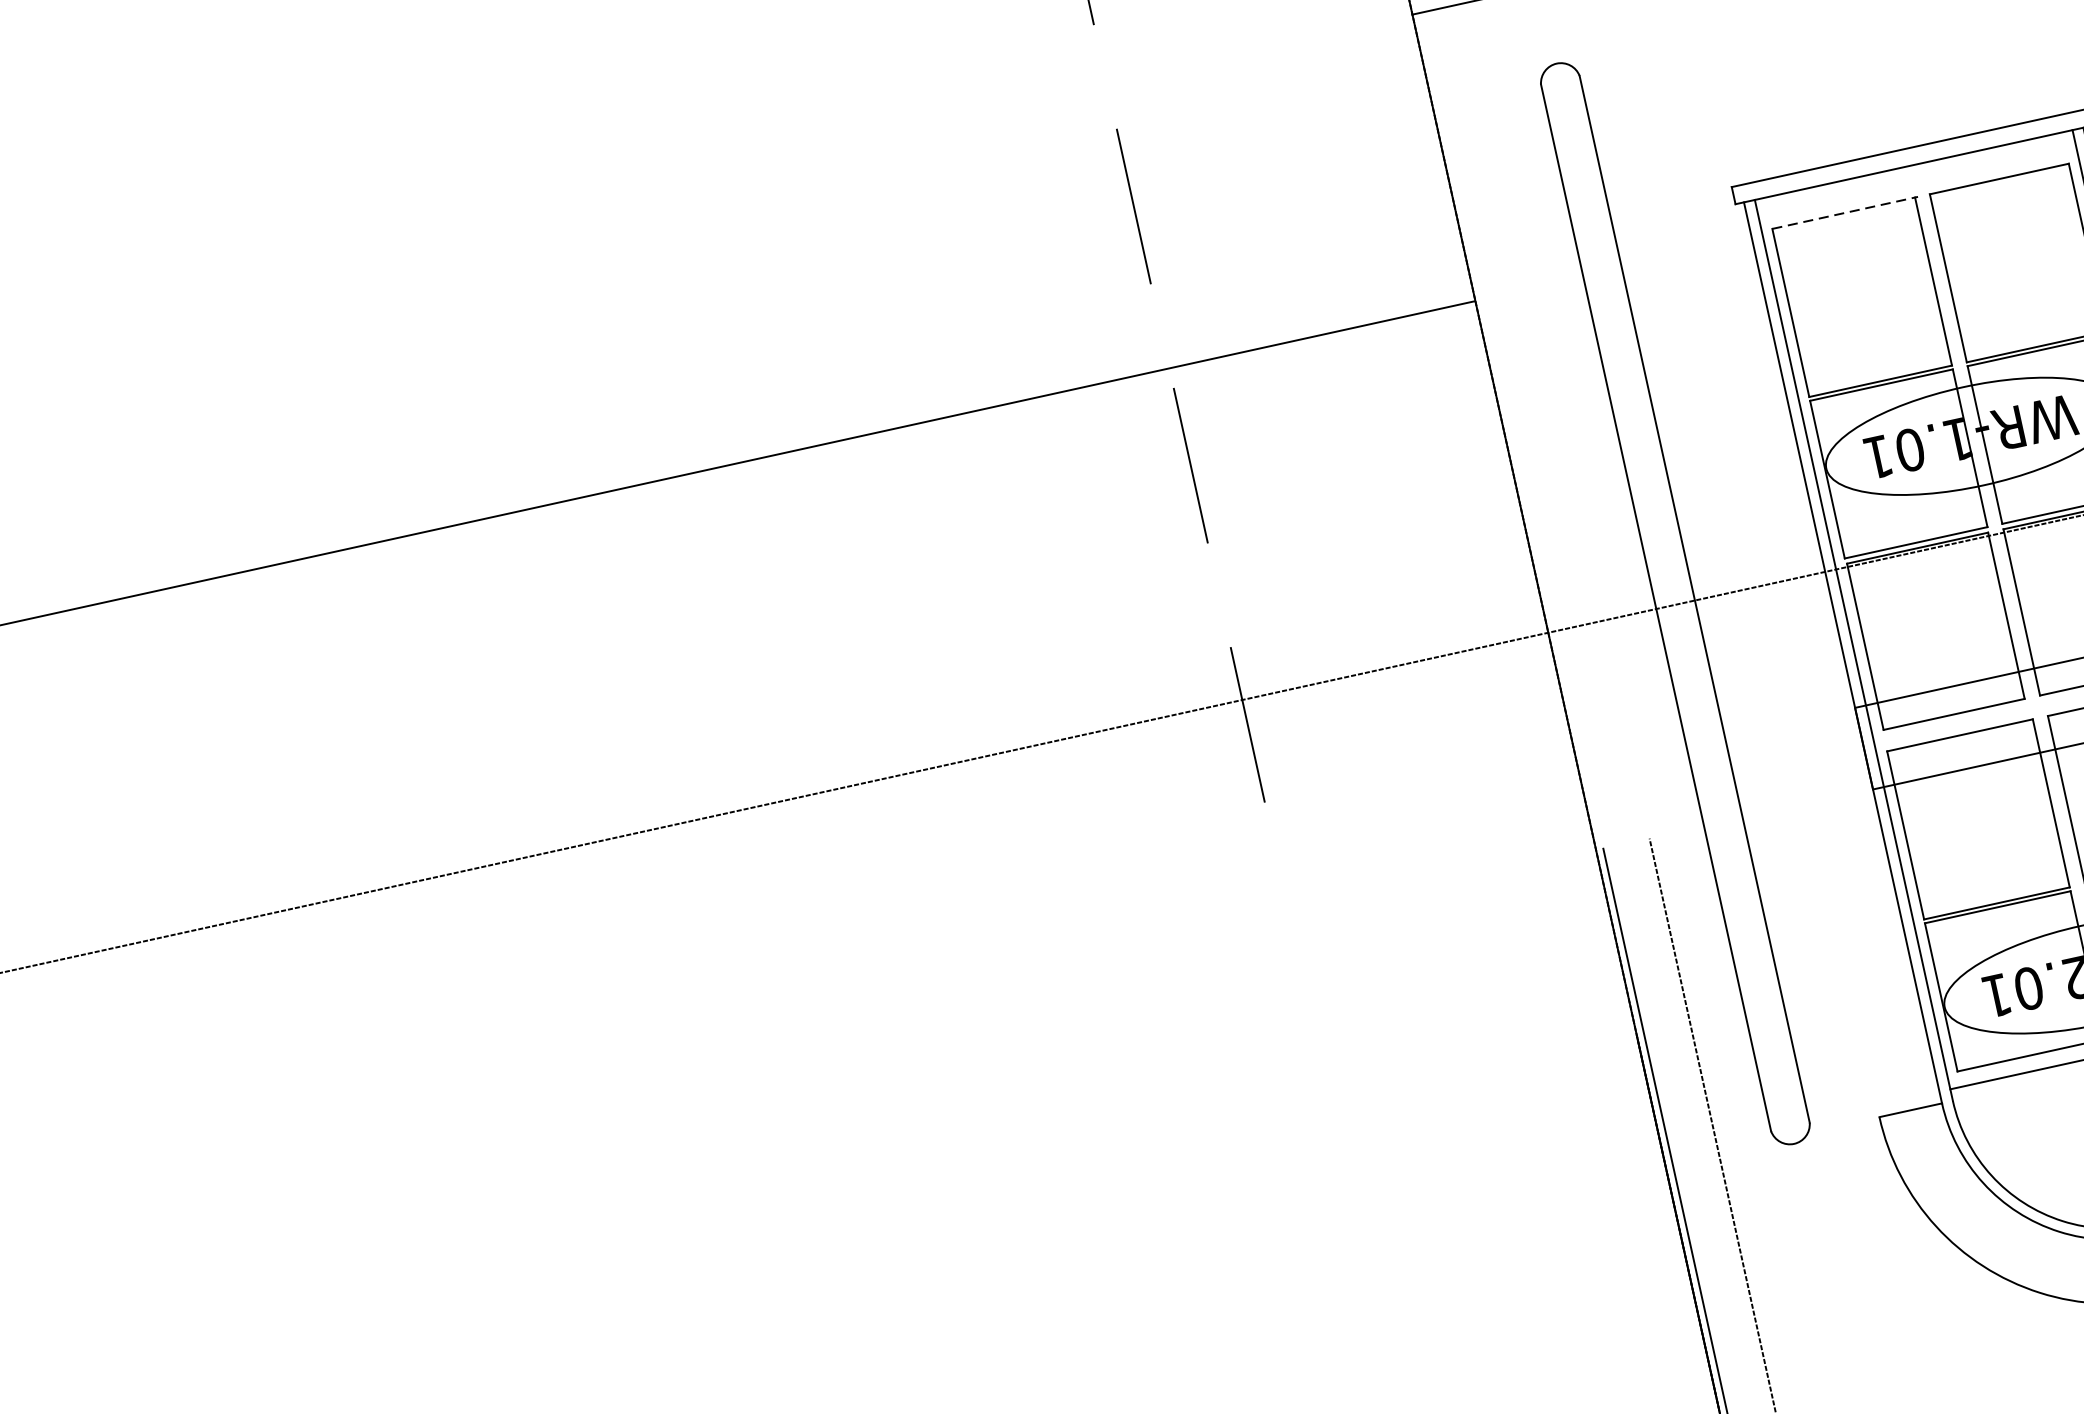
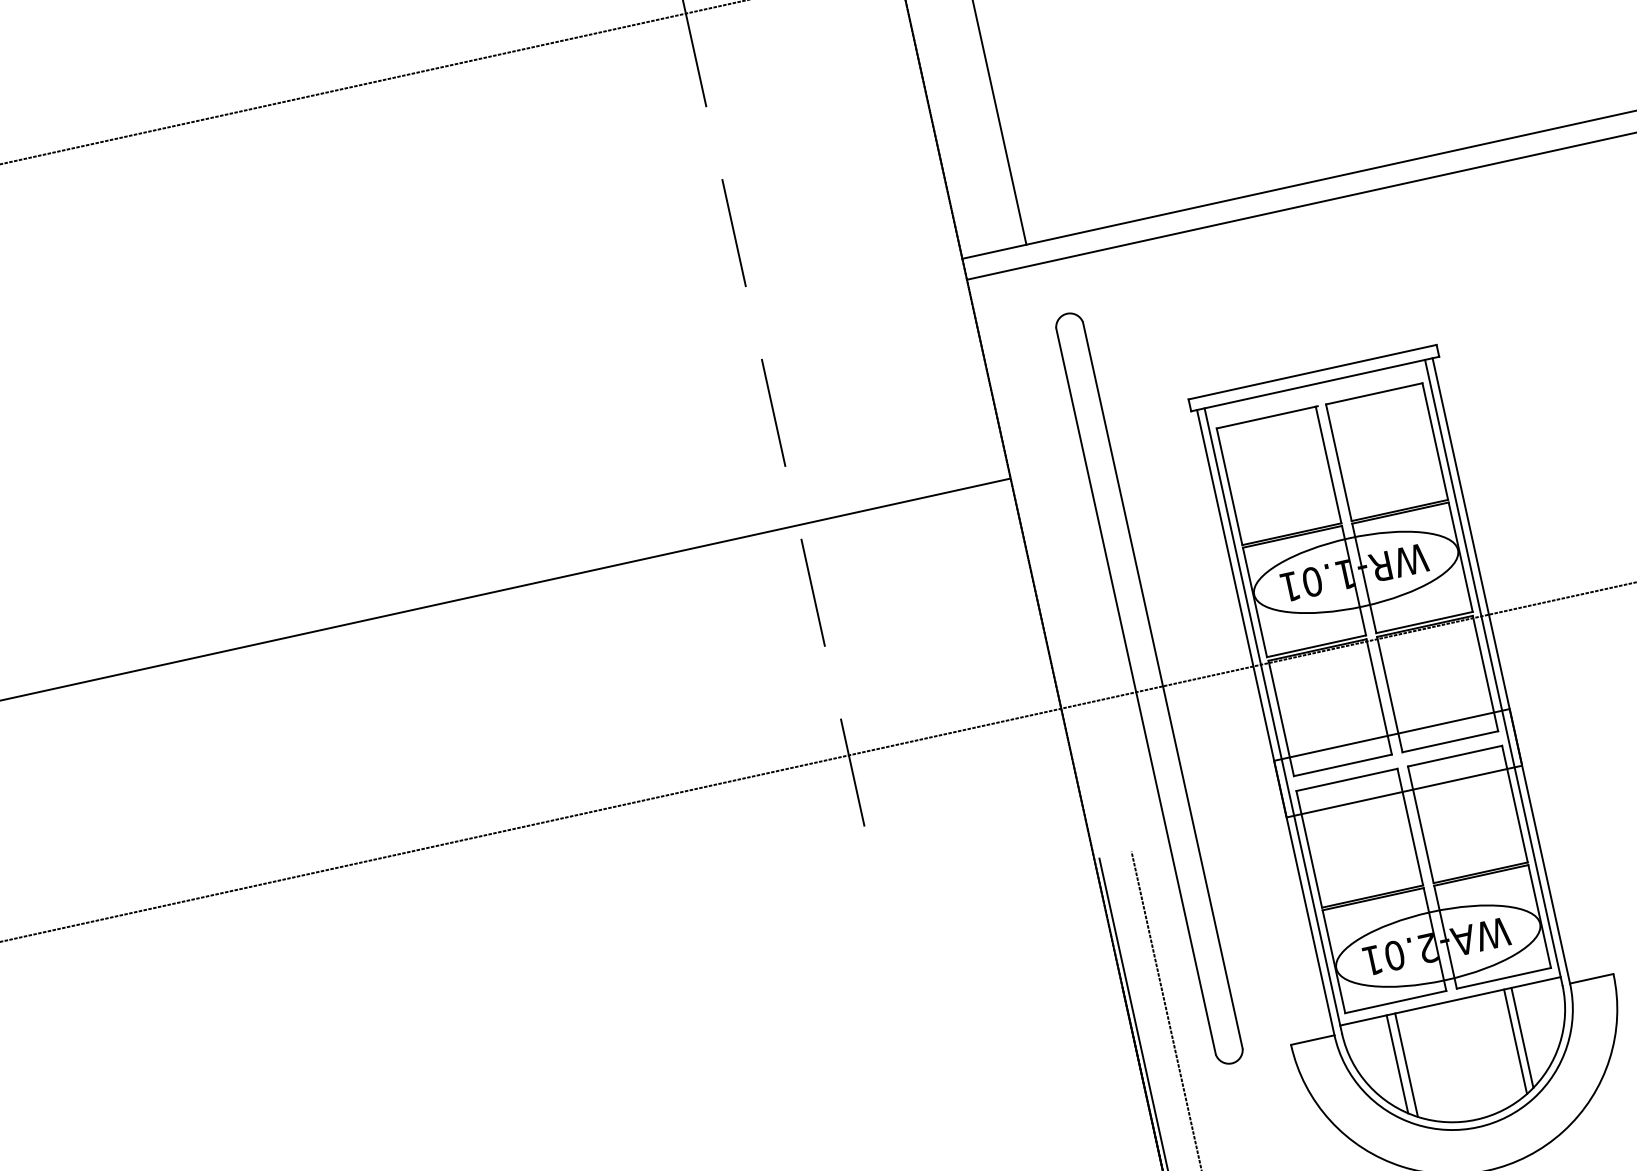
line: (1845, 213) -> (1267, 417), dashed -> solid
line: (2032, 1145) -> (1397, 1064), added
line: (2045, 1145) -> (1406, 1064), added

